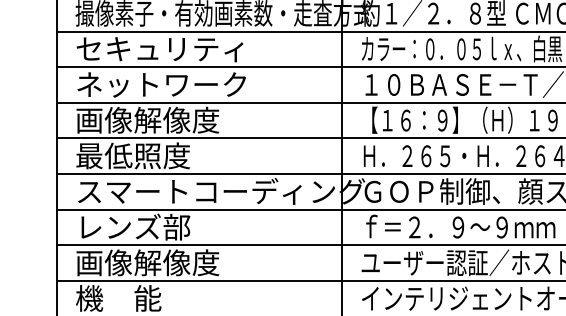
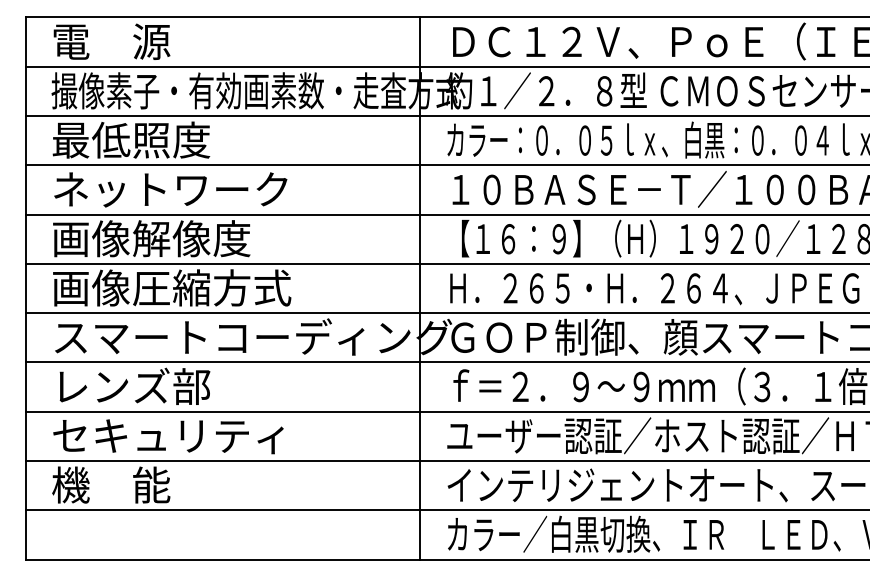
text: (159, 48) -> (167, 139), セキュリティ -> 最低照度
text: (162, 155) -> (171, 287), 最低照度 -> 画像圧縮方式
text: (160, 262) -> (168, 435), 画像解像度 -> セキュリティ

